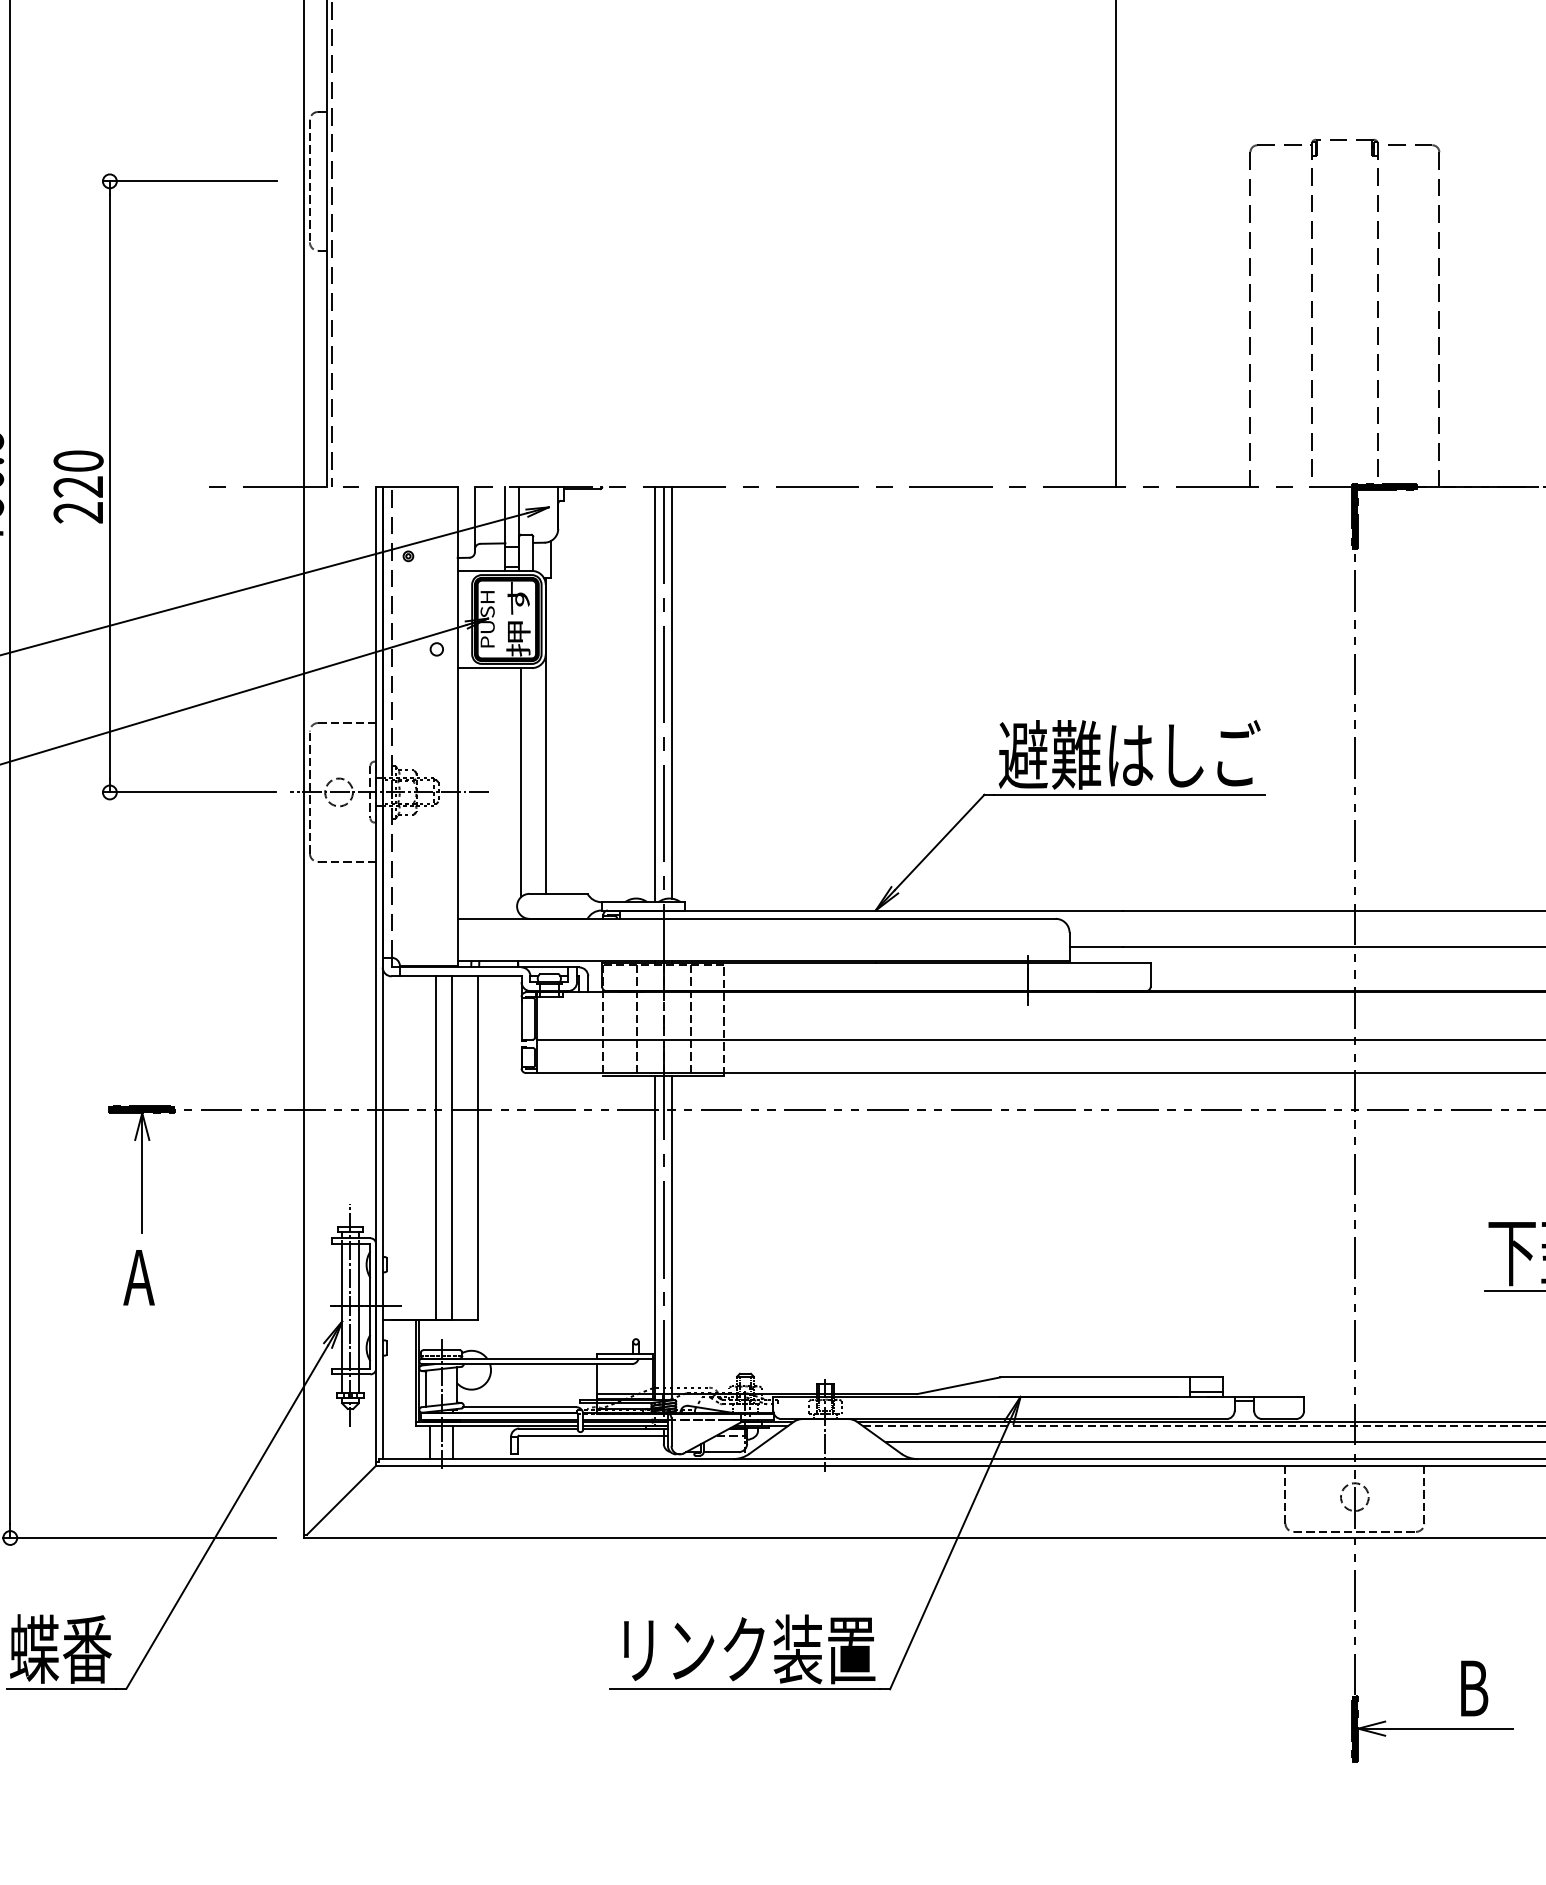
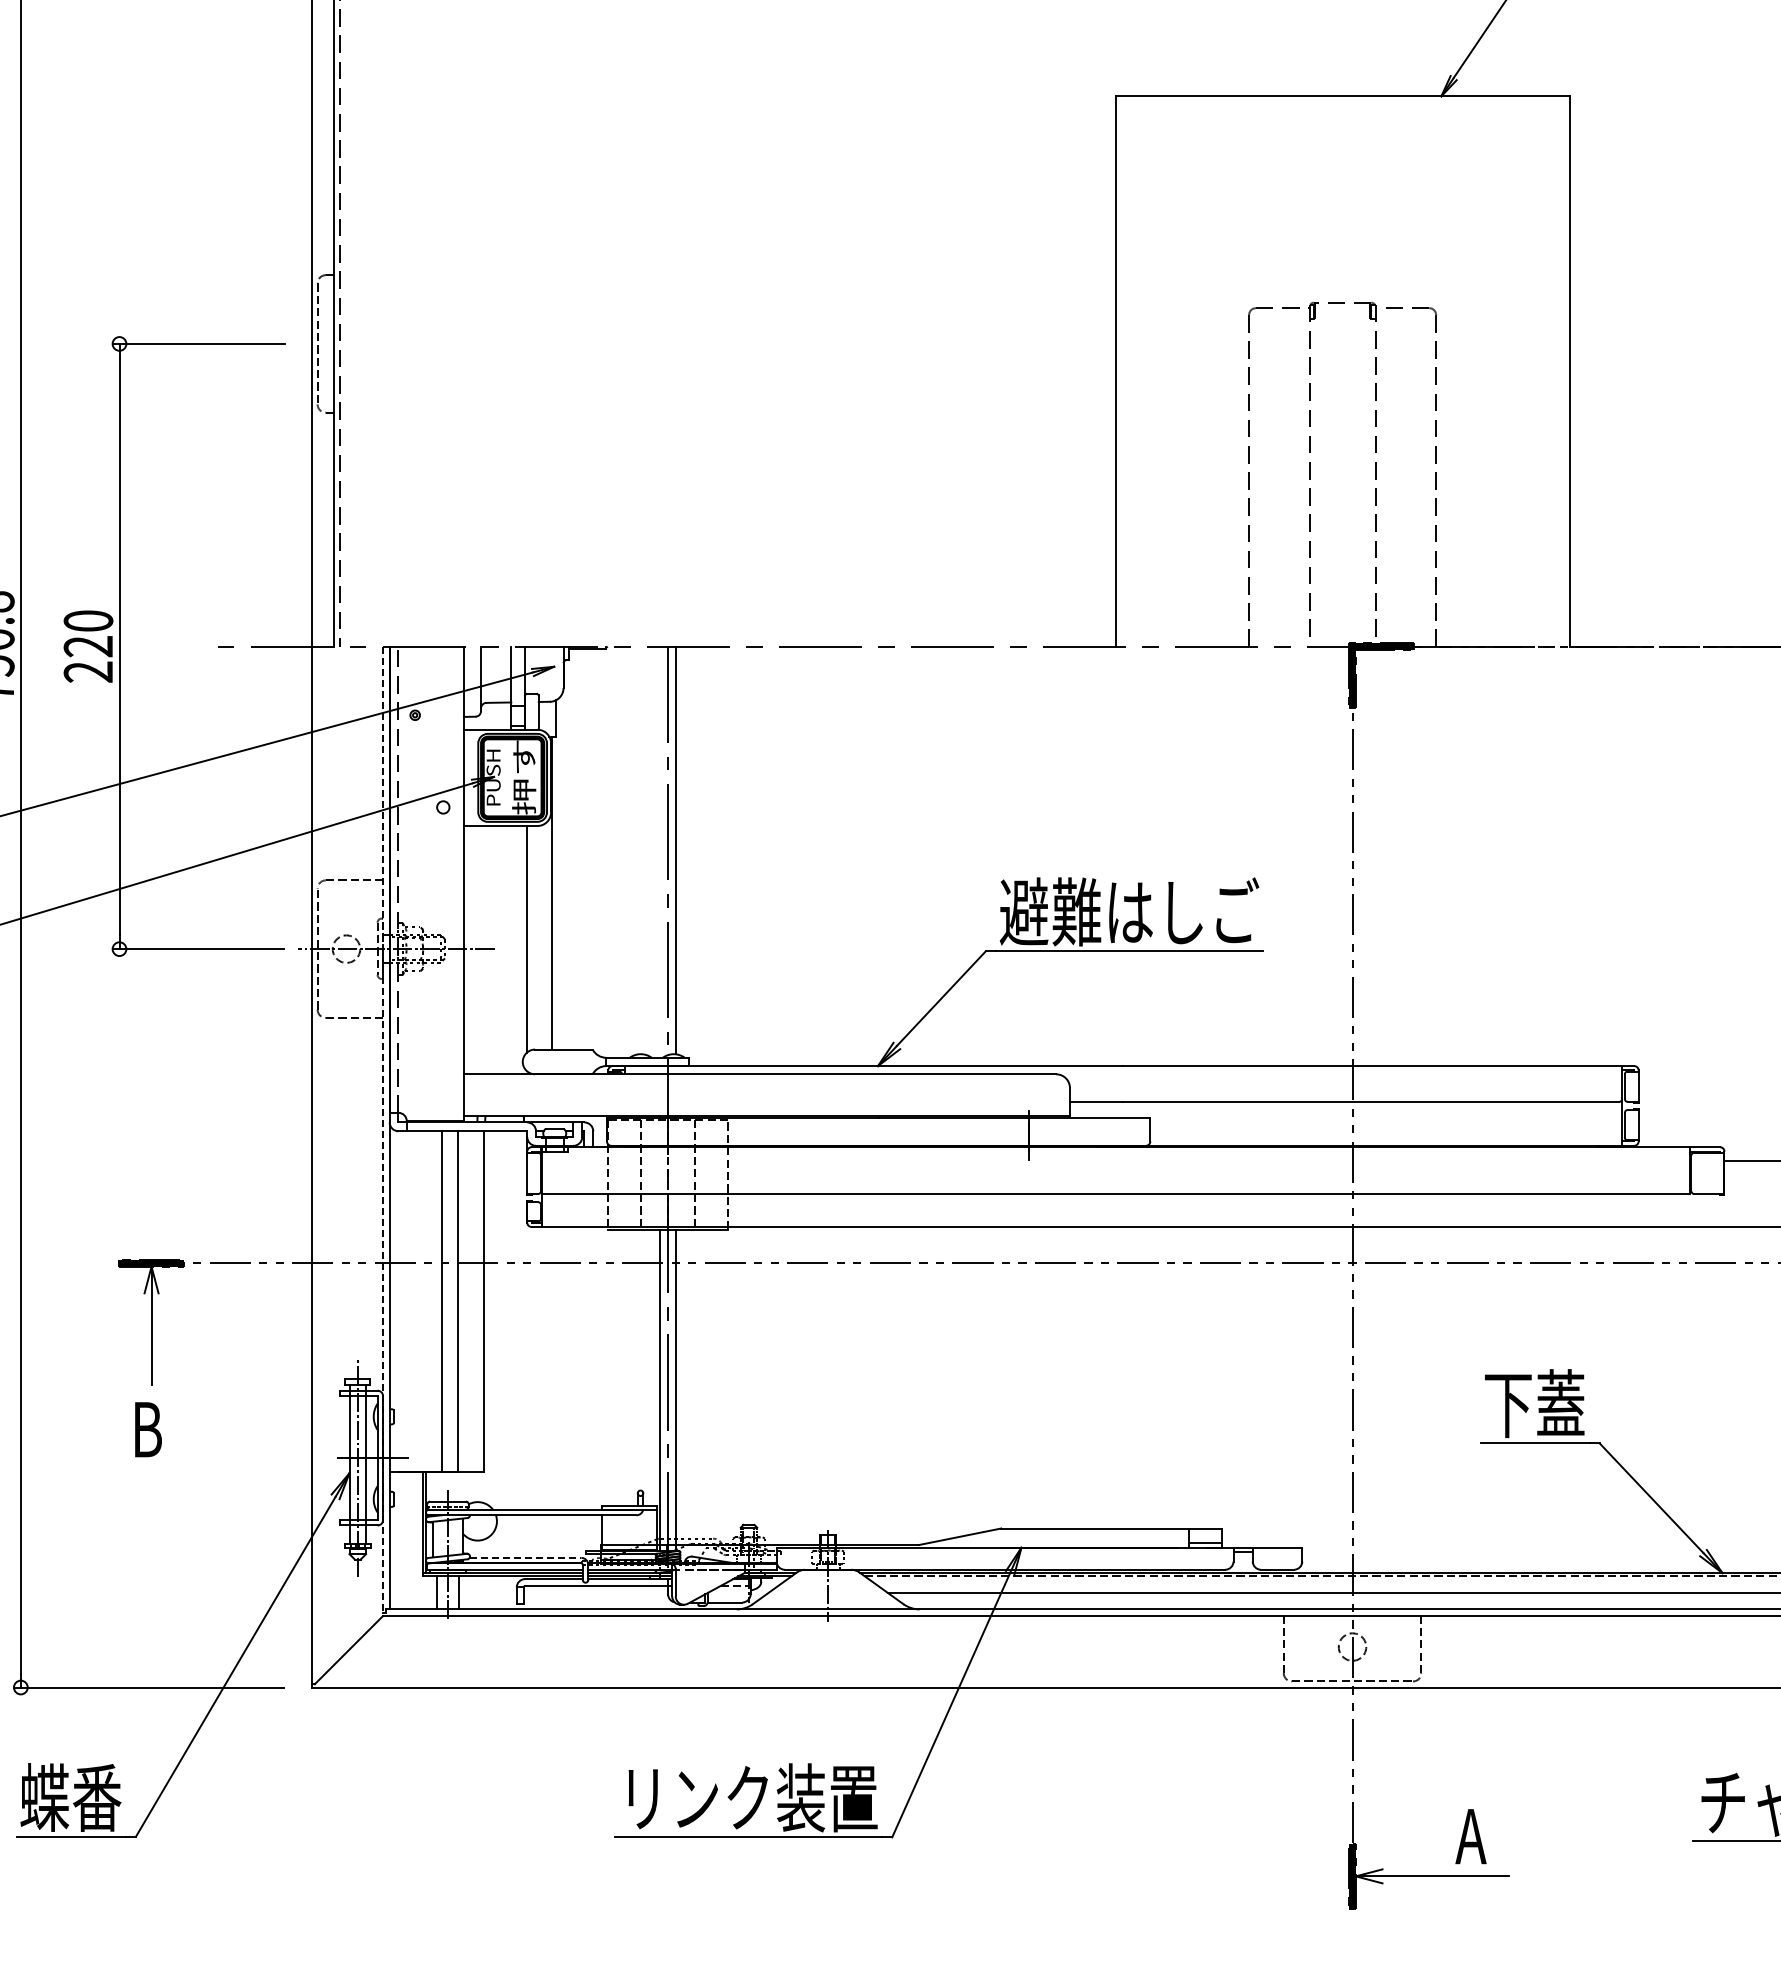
line: (655, 693) -> (659, 851), removed
line: (376, 976) -> (383, 1131), solid -> dashed
text: (138, 1277) -> (147, 1429), A -> B
line: (519, 1406) -> (525, 1557), solid -> dashed
text: (1473, 1688) -> (1470, 1836), B -> A

